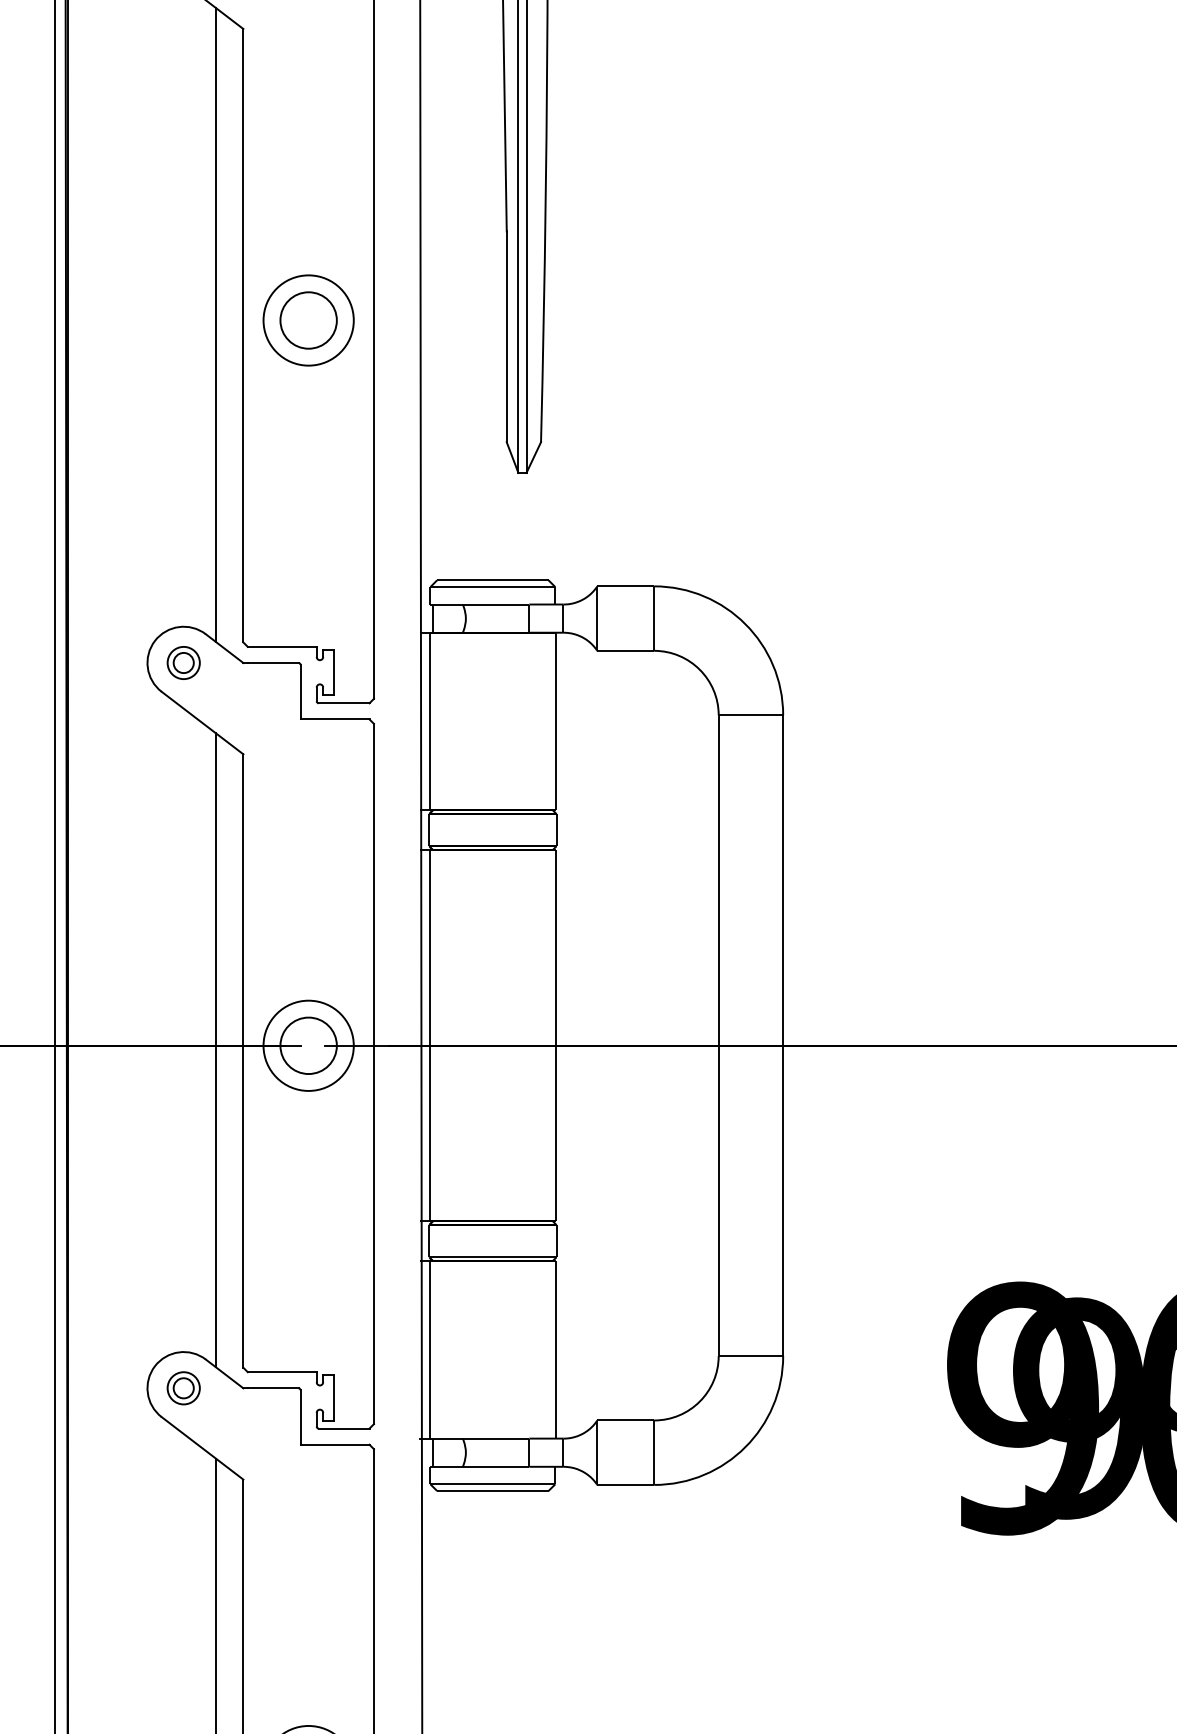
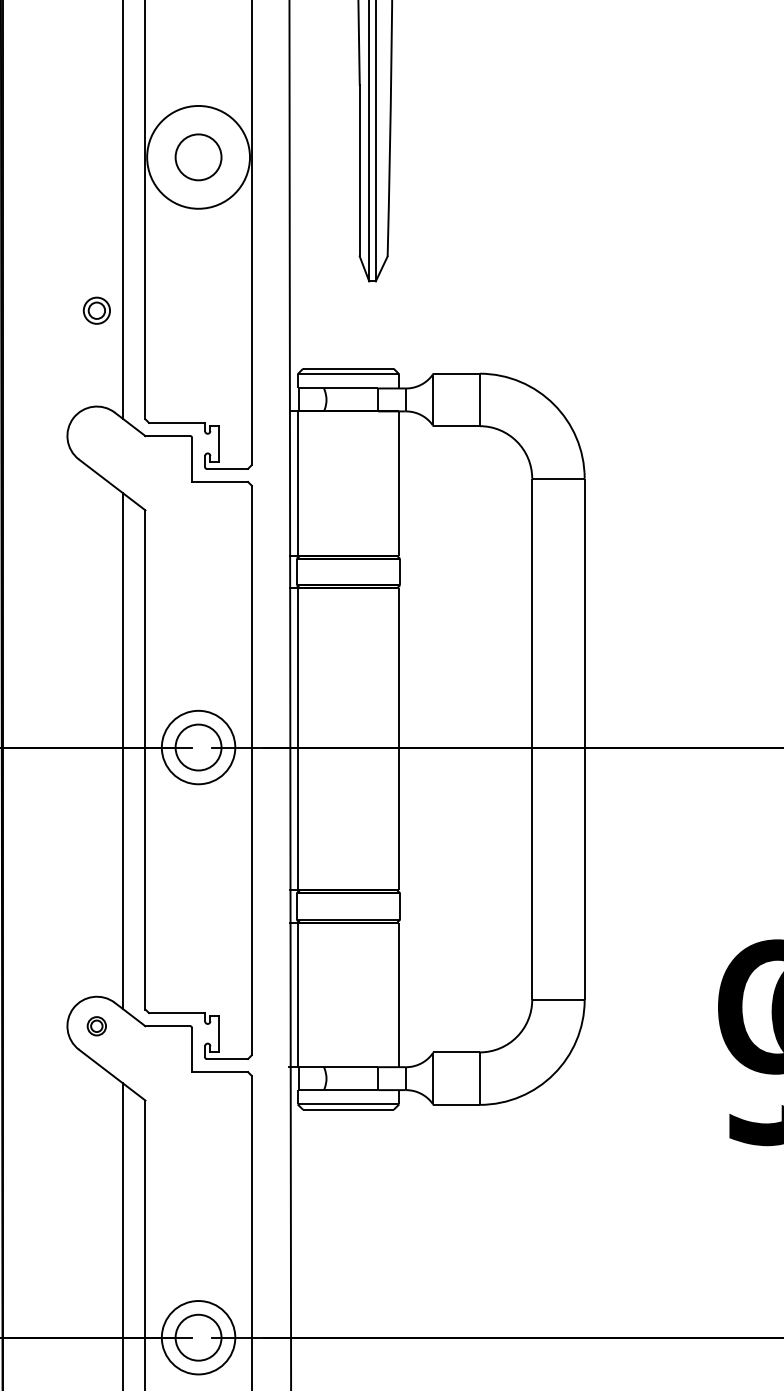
circle: (308, 320) -> (198, 157), size x1.4
part: (183, 662) -> (96, 310), moved
part: (183, 1388) -> (96, 1026), size x0.7

